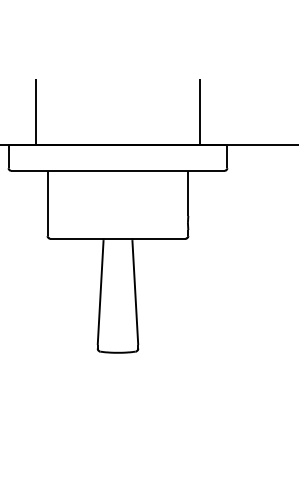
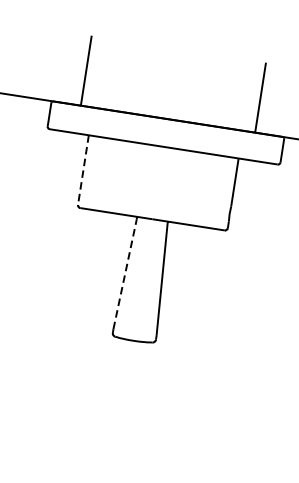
line: (47, 203) -> (83, 170), solid -> dashed
line: (100, 292) -> (125, 273), solid -> dashed

